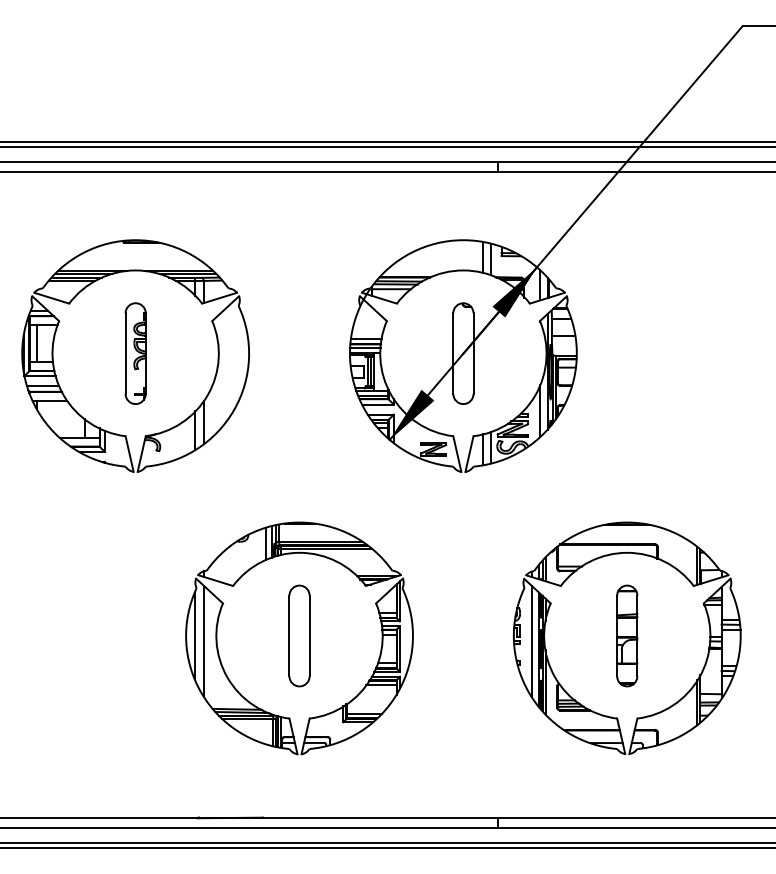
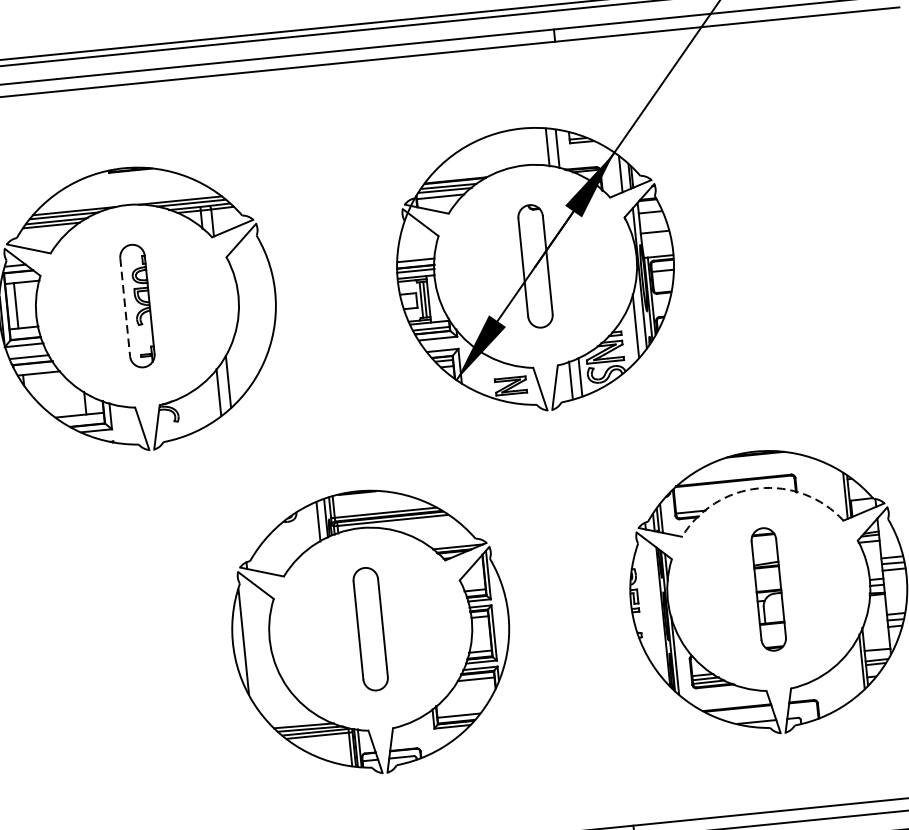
line: (125, 354) -> (125, 308), solid -> dashed
arc: (627, 552) -> (758, 488), solid -> dashed
line: (203, 640) -> (254, 646), removed
line: (531, 640) -> (653, 606), removed

